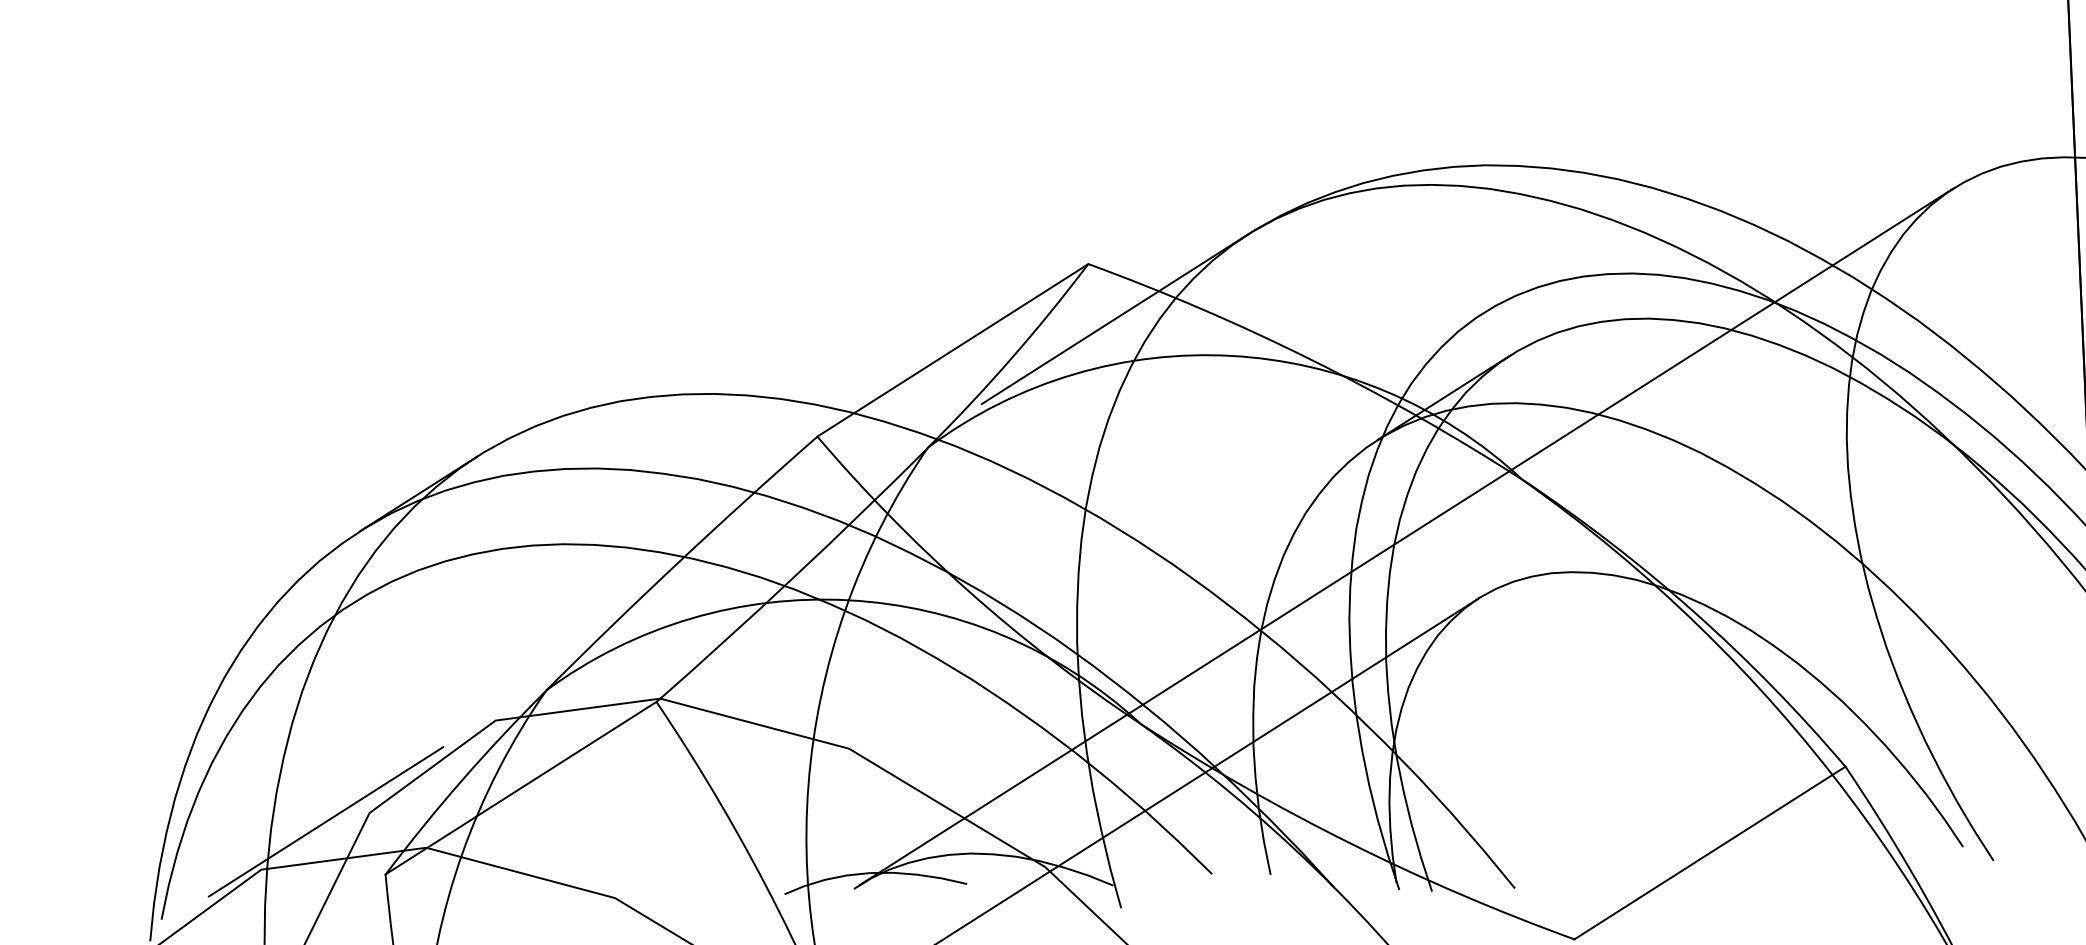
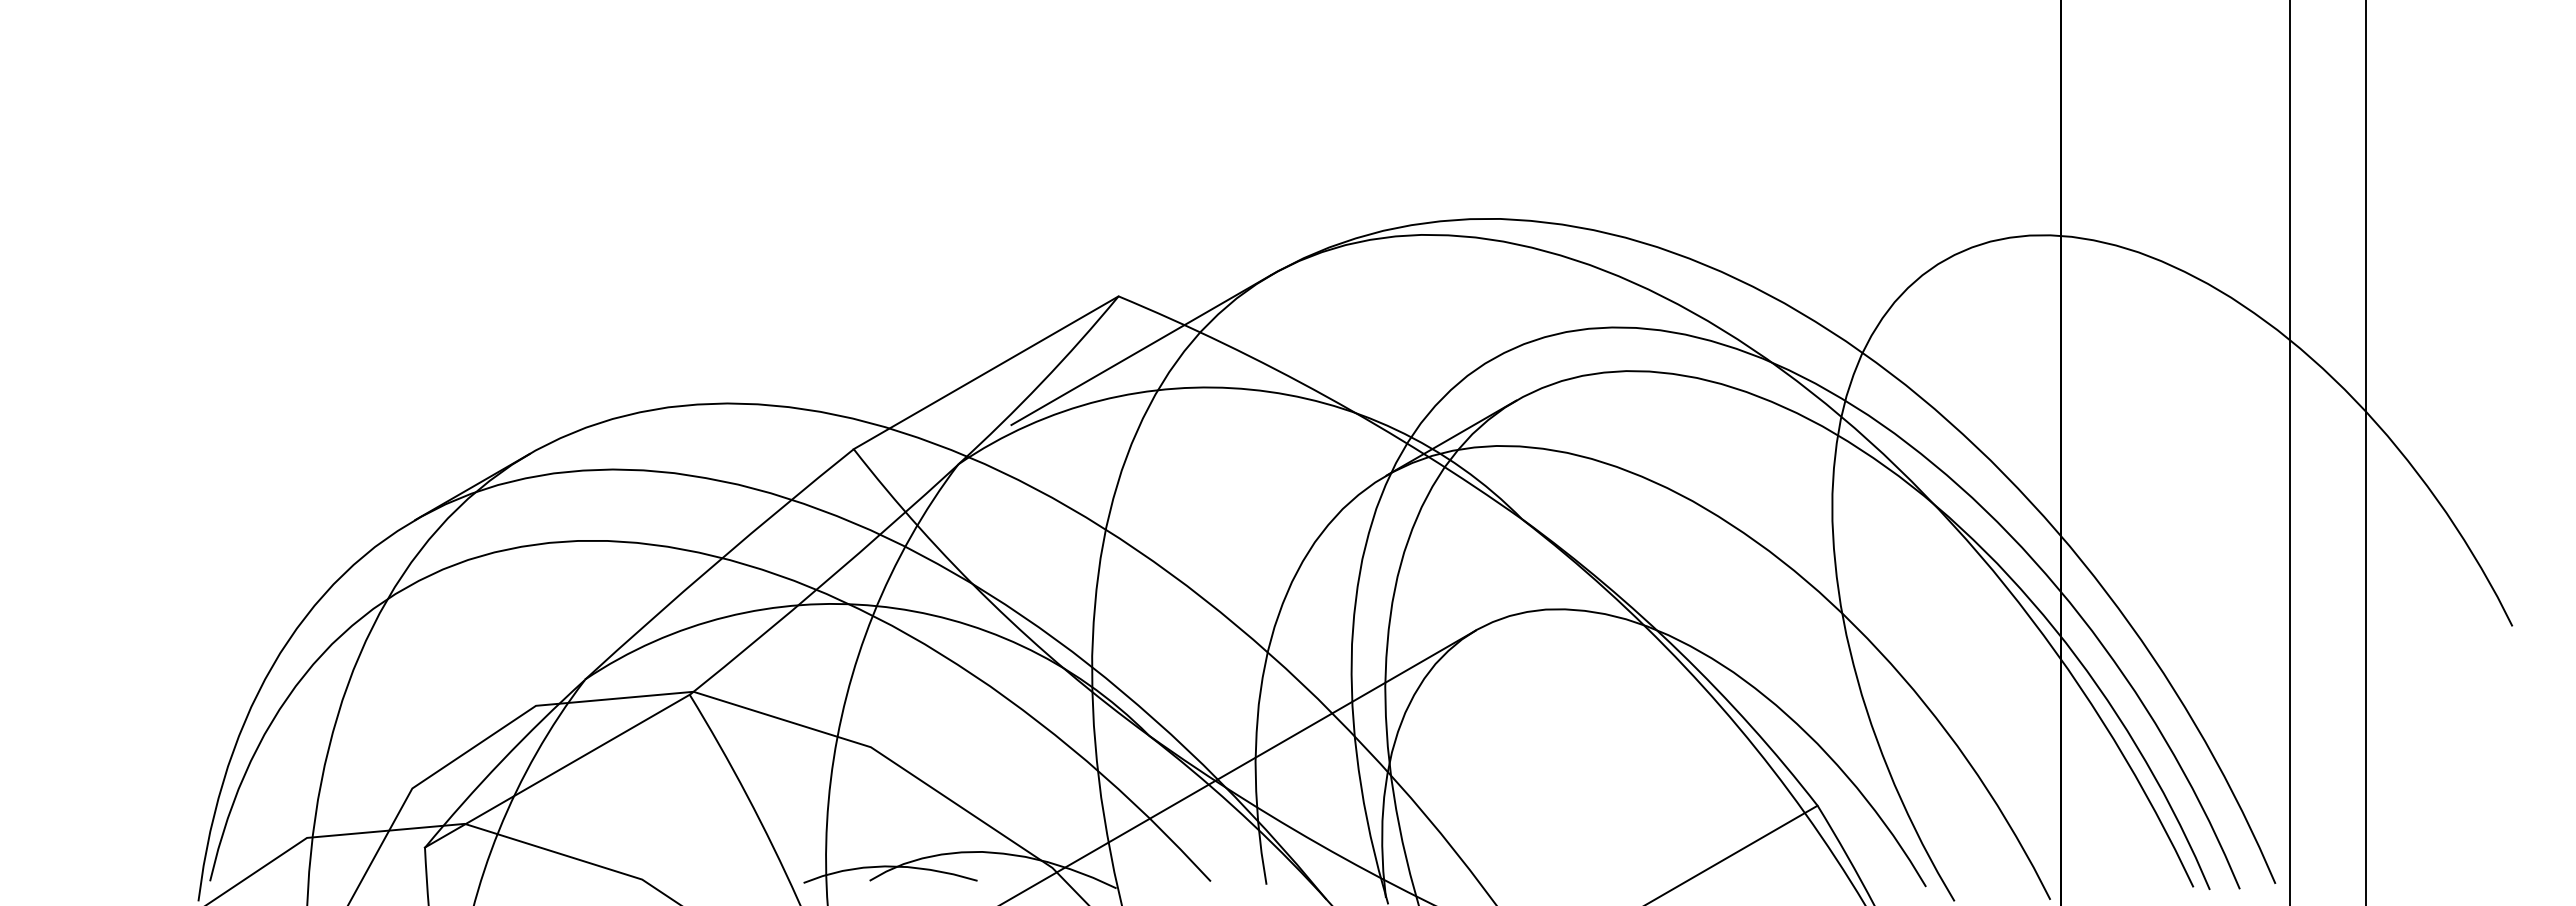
line: (1406, 536) -> (1409, 568), removed
line: (325, 821) -> (370, 794), removed

